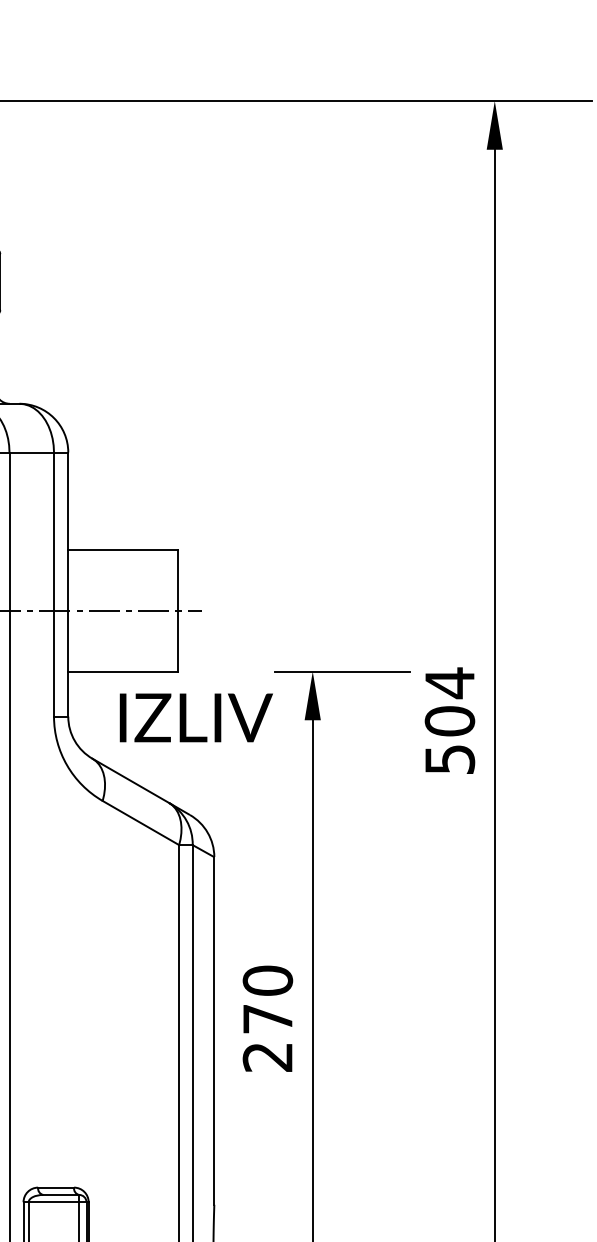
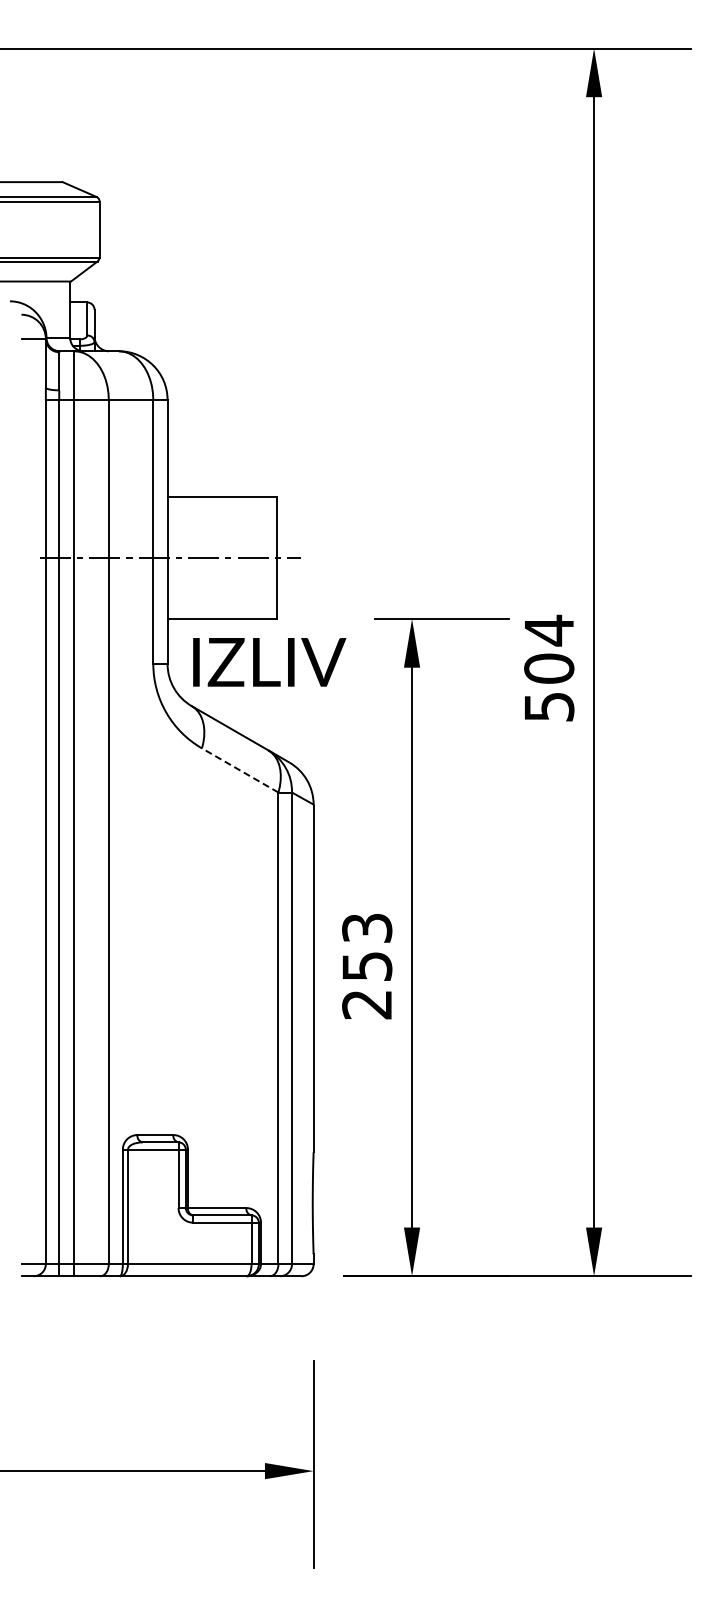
text: (196, 718) -> (269, 662), moved
line: (140, 823) -> (239, 770), solid -> dashed
text: (268, 999) -> (367, 946), 270 -> 253

